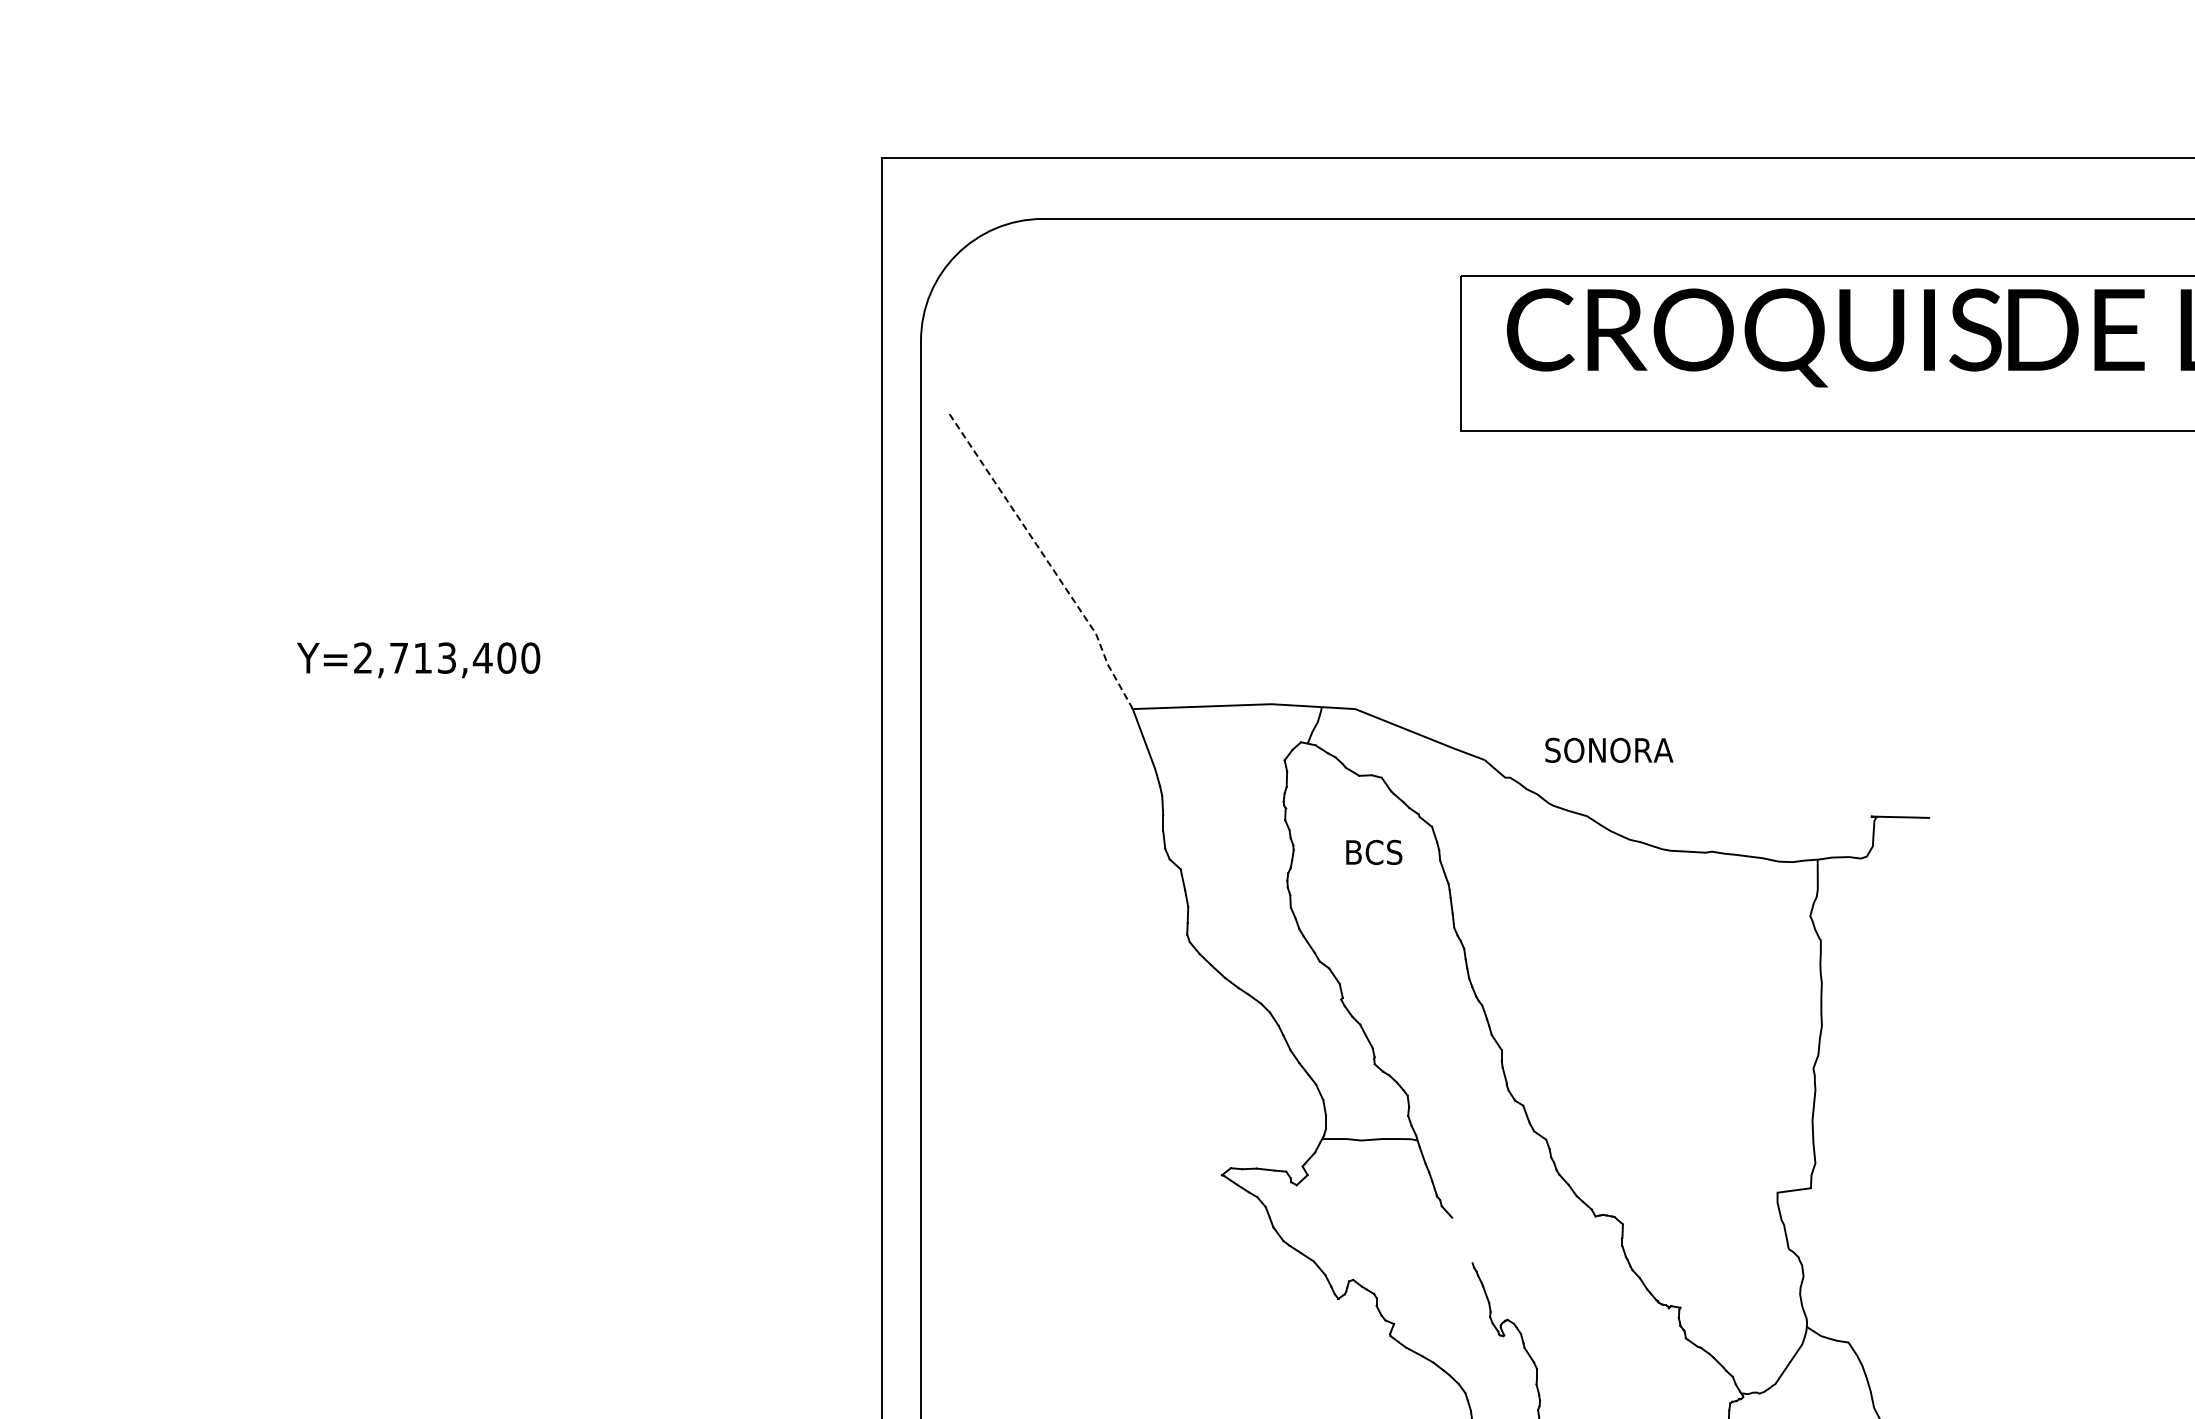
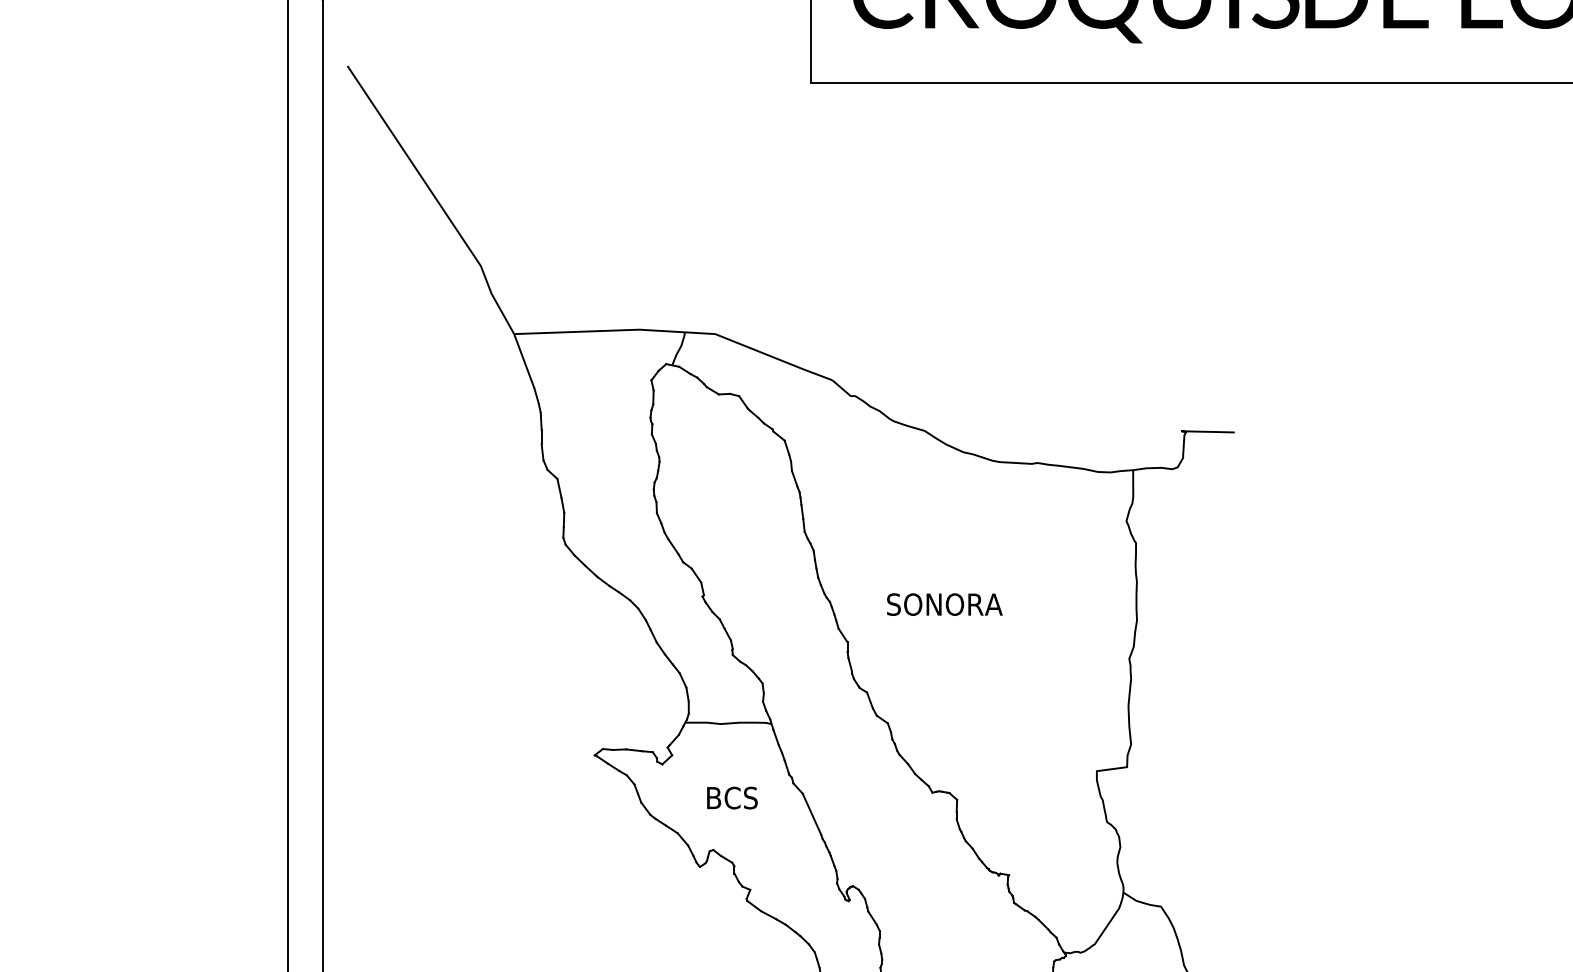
line: (1046, 559) -> (436, 198), dashed -> solid
text: (1609, 749) -> (944, 603), moved
text: (1374, 852) -> (732, 798), moved
line: (1462, 1240) -> (812, 814), added

